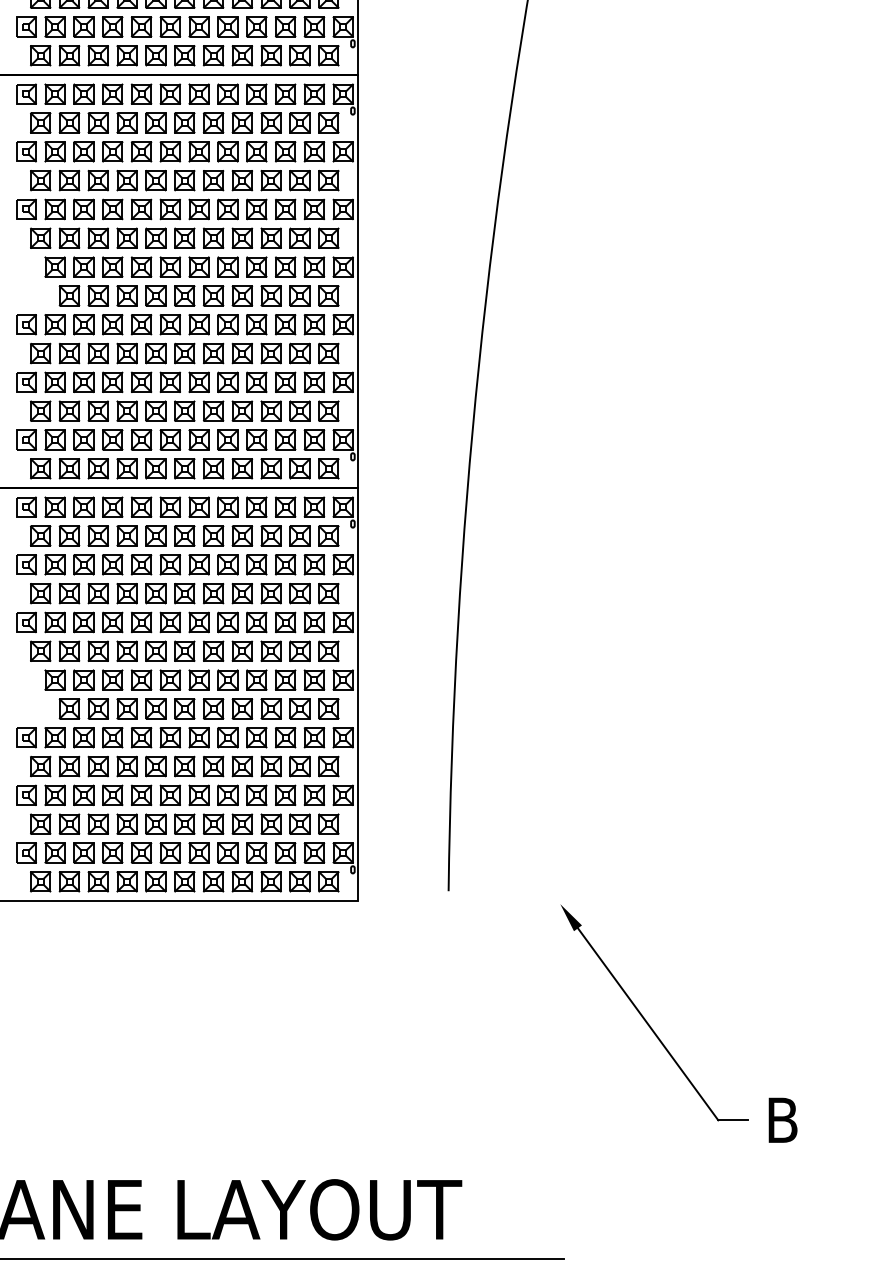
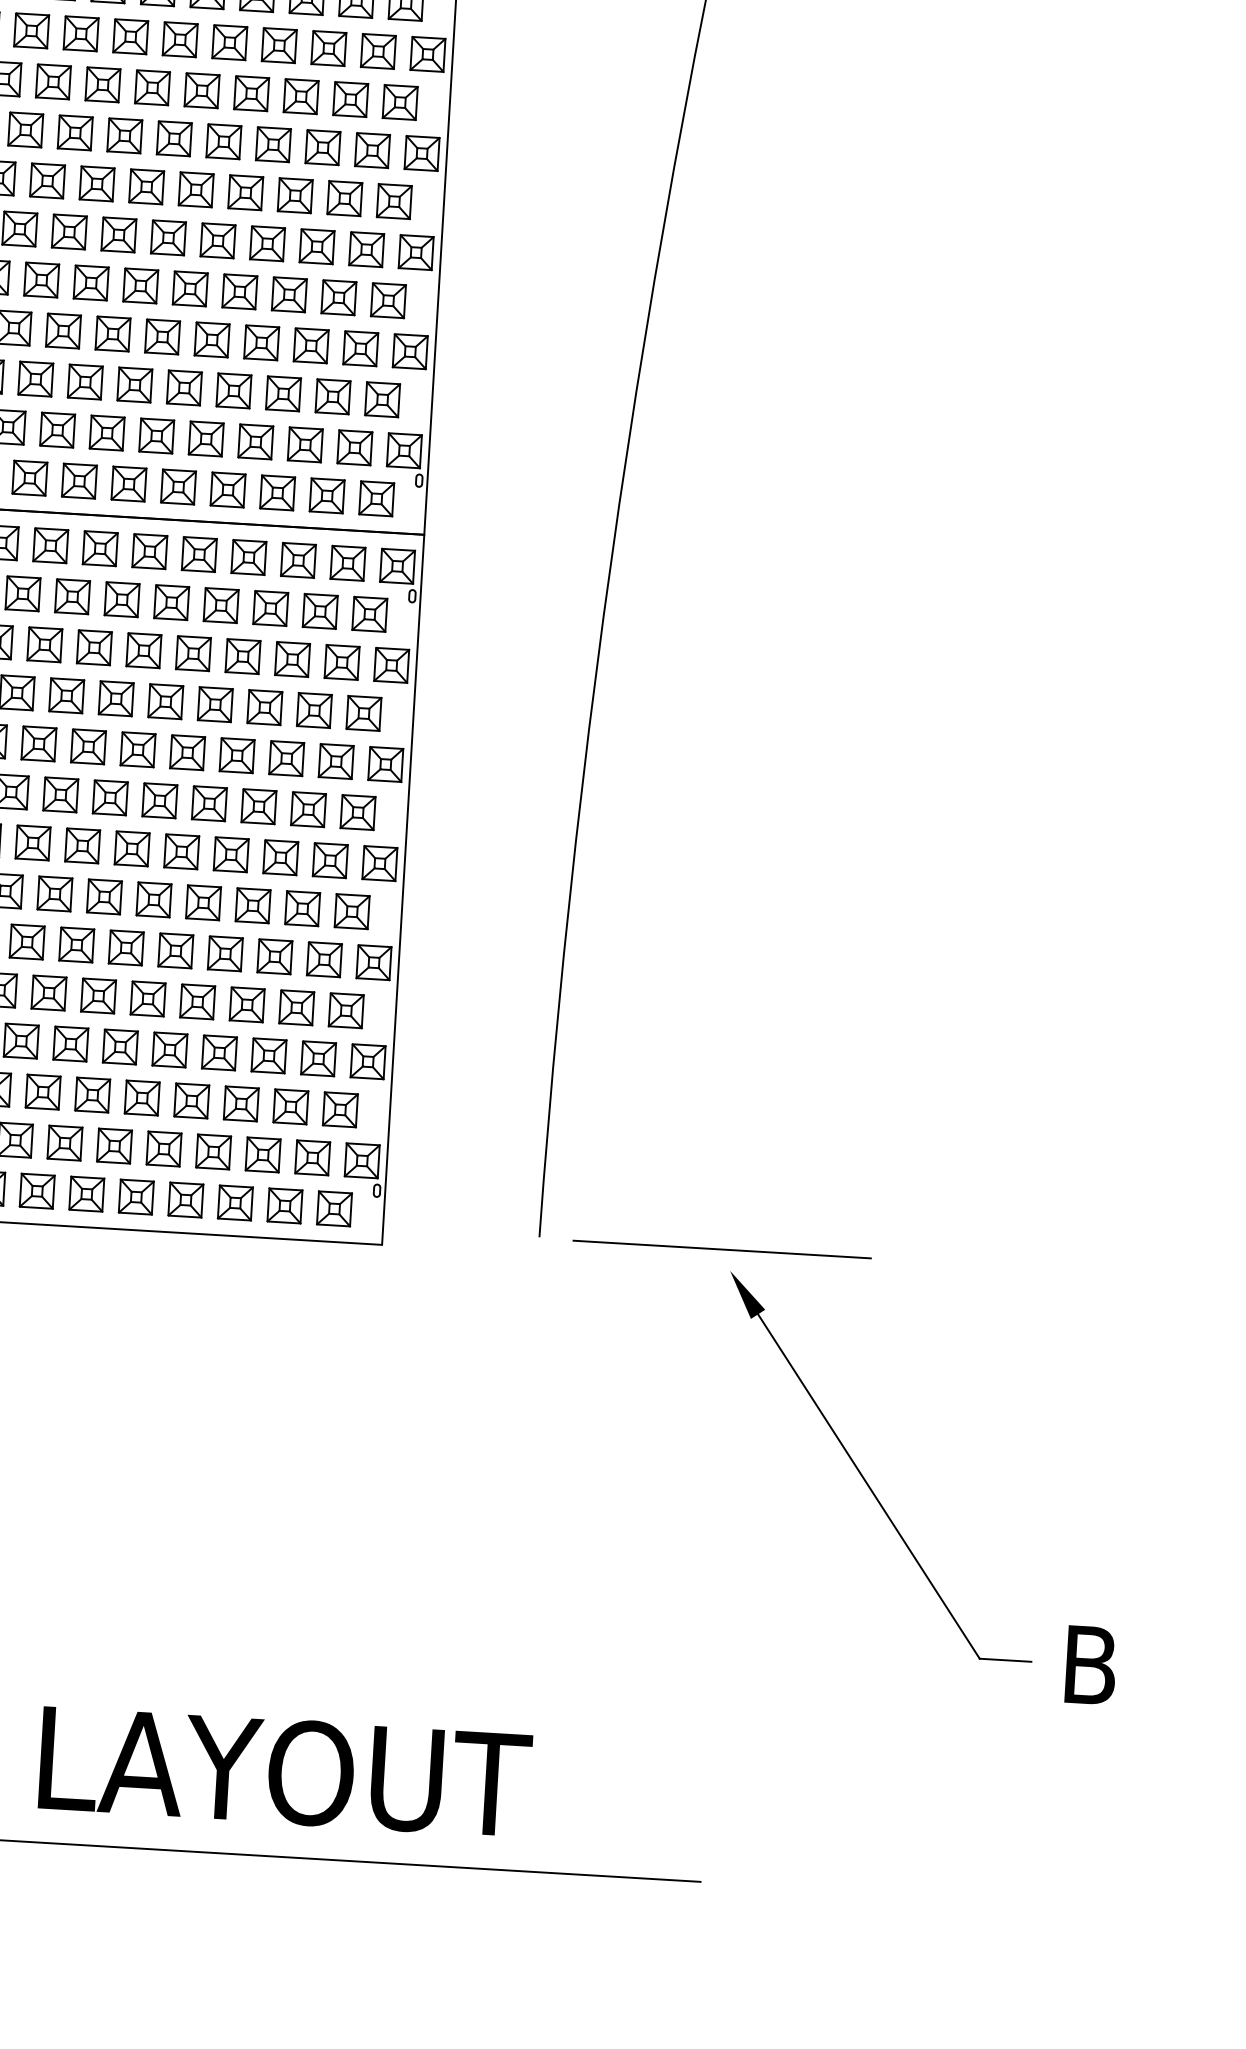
line: (554, 891) -> (721, 1248), added

